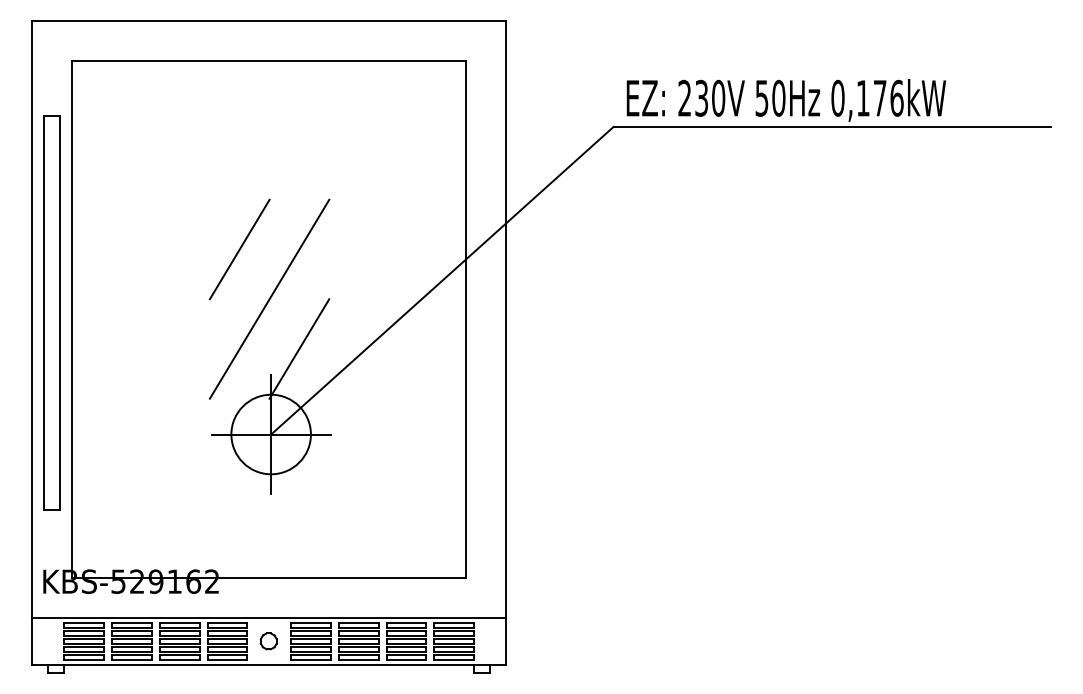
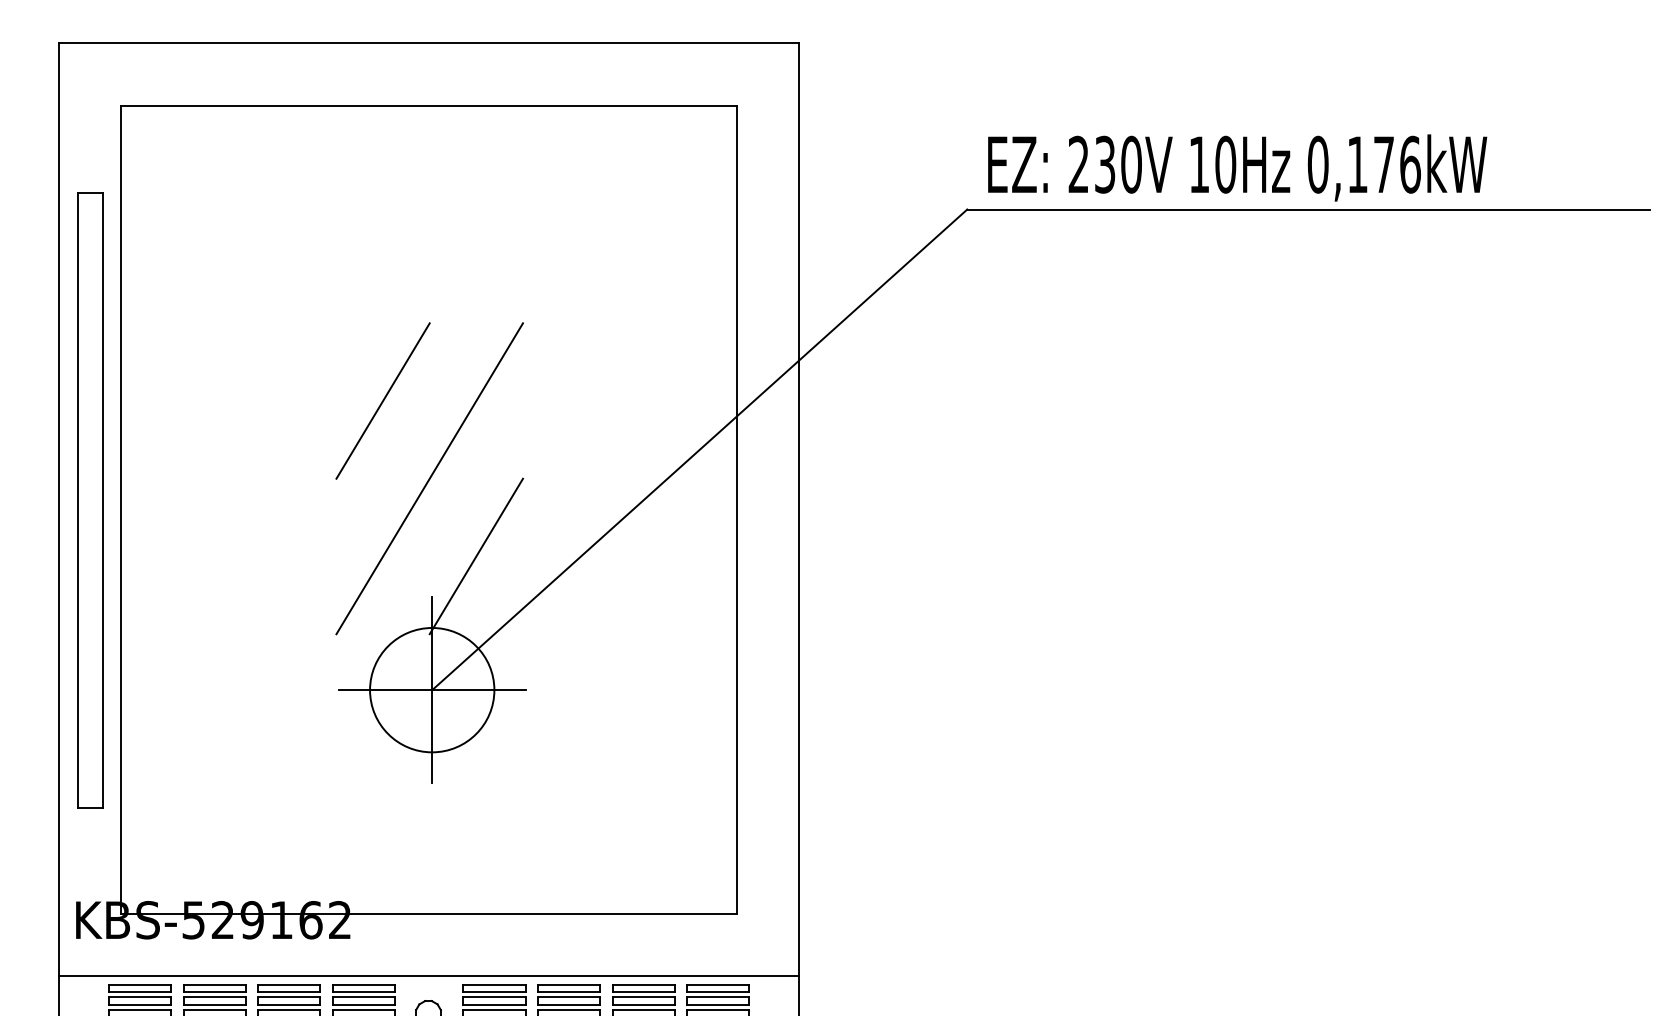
text: (761, 98) -> (1198, 164), 50Hz -> 10Hz

